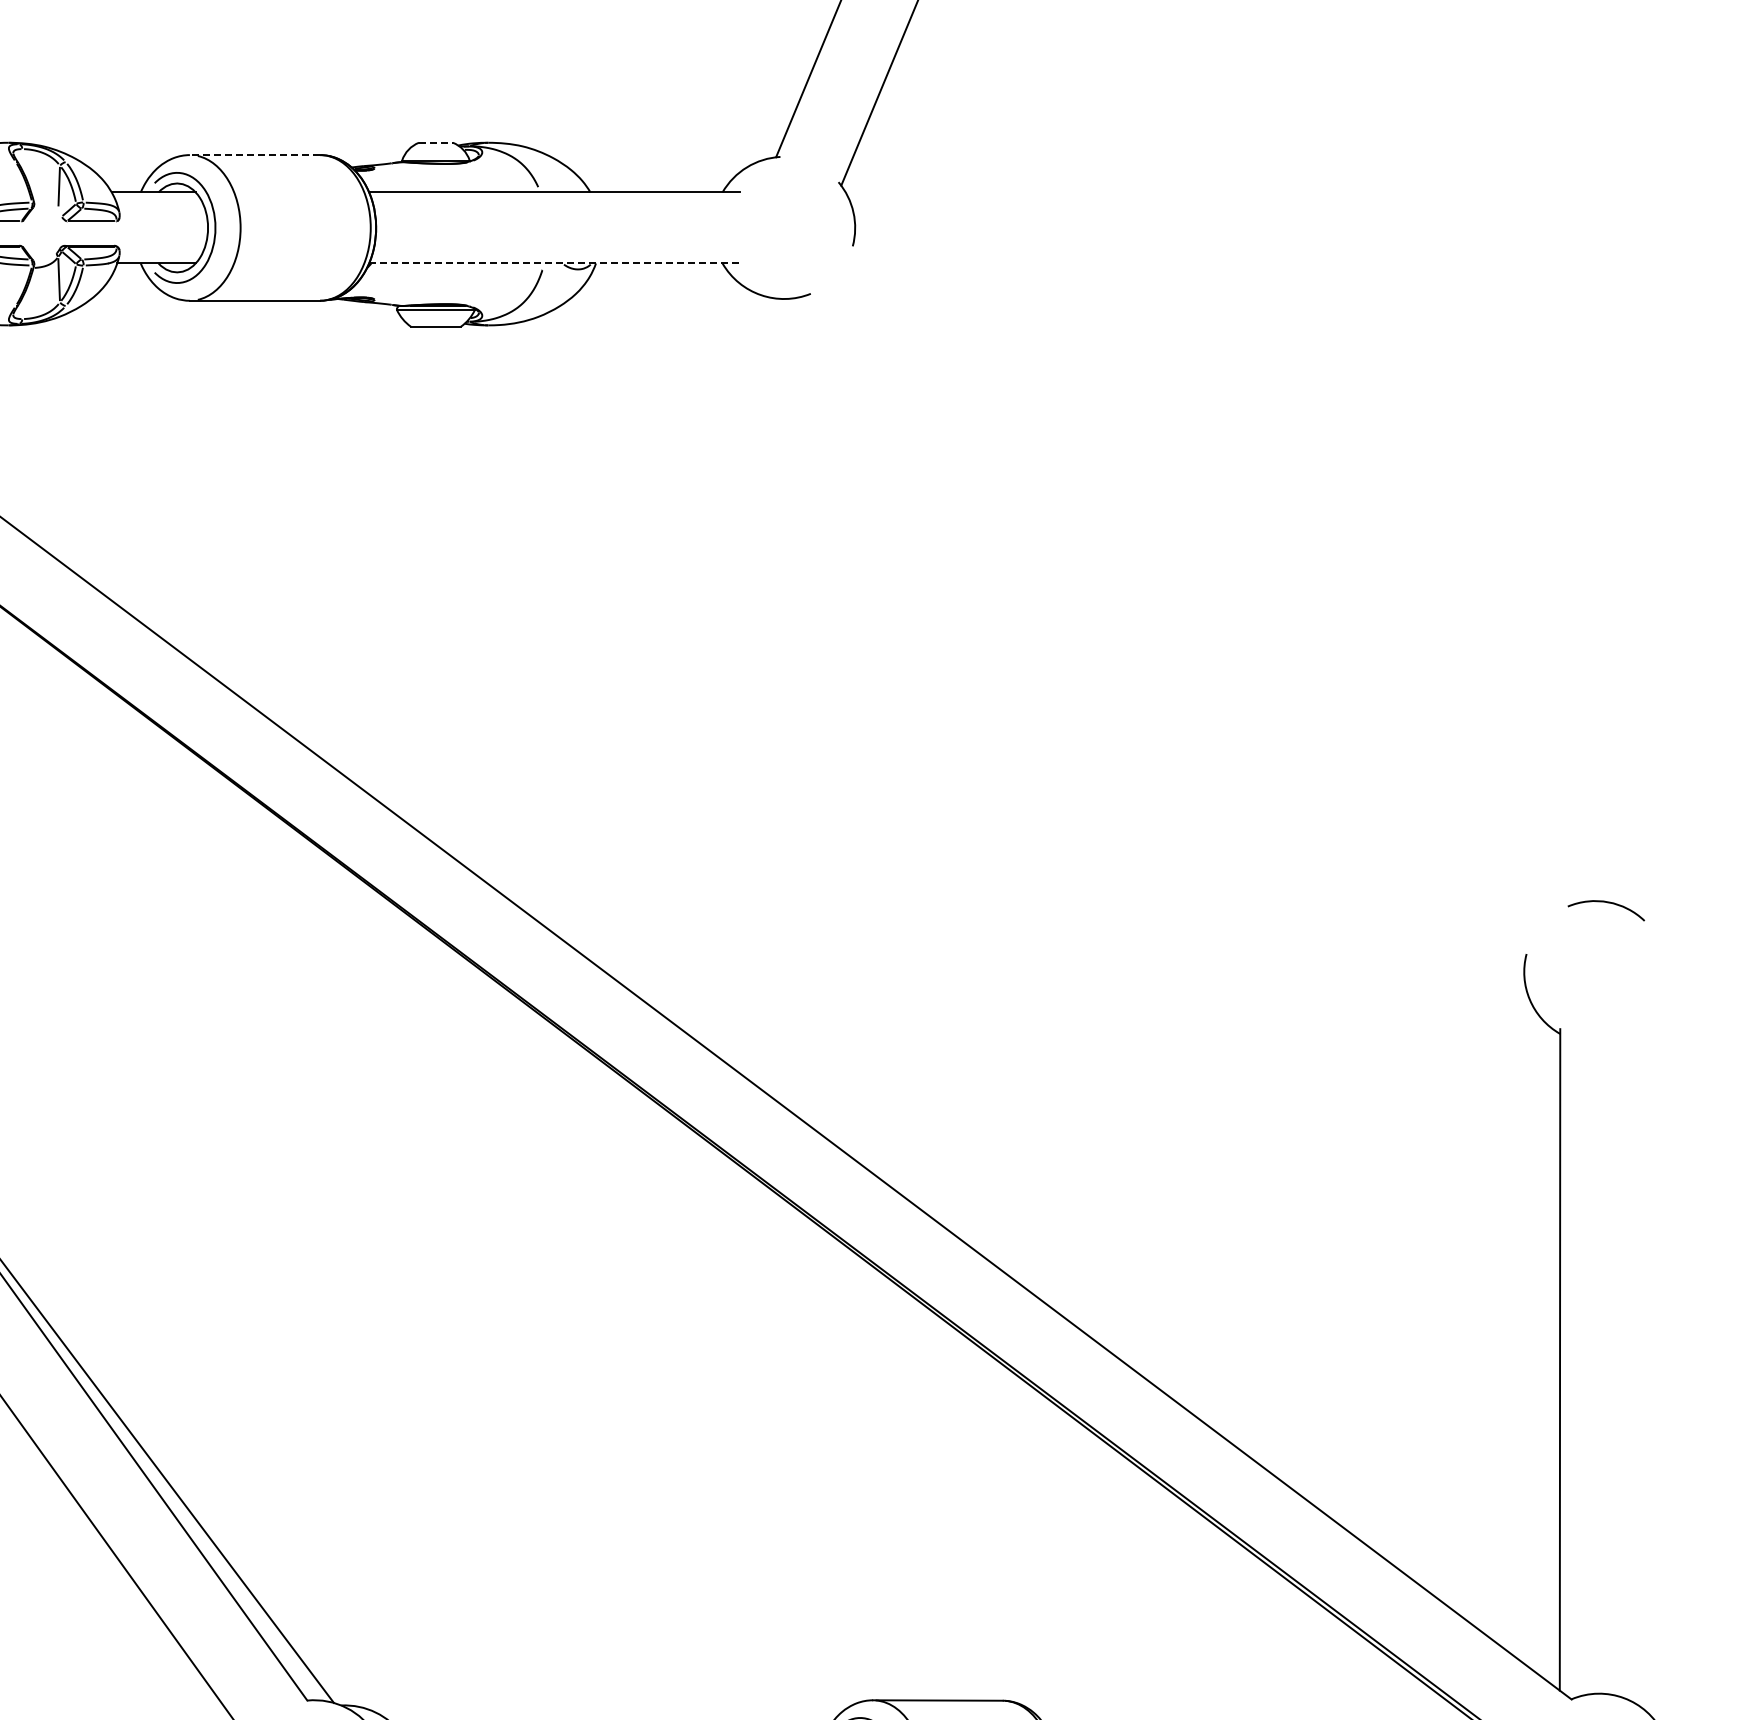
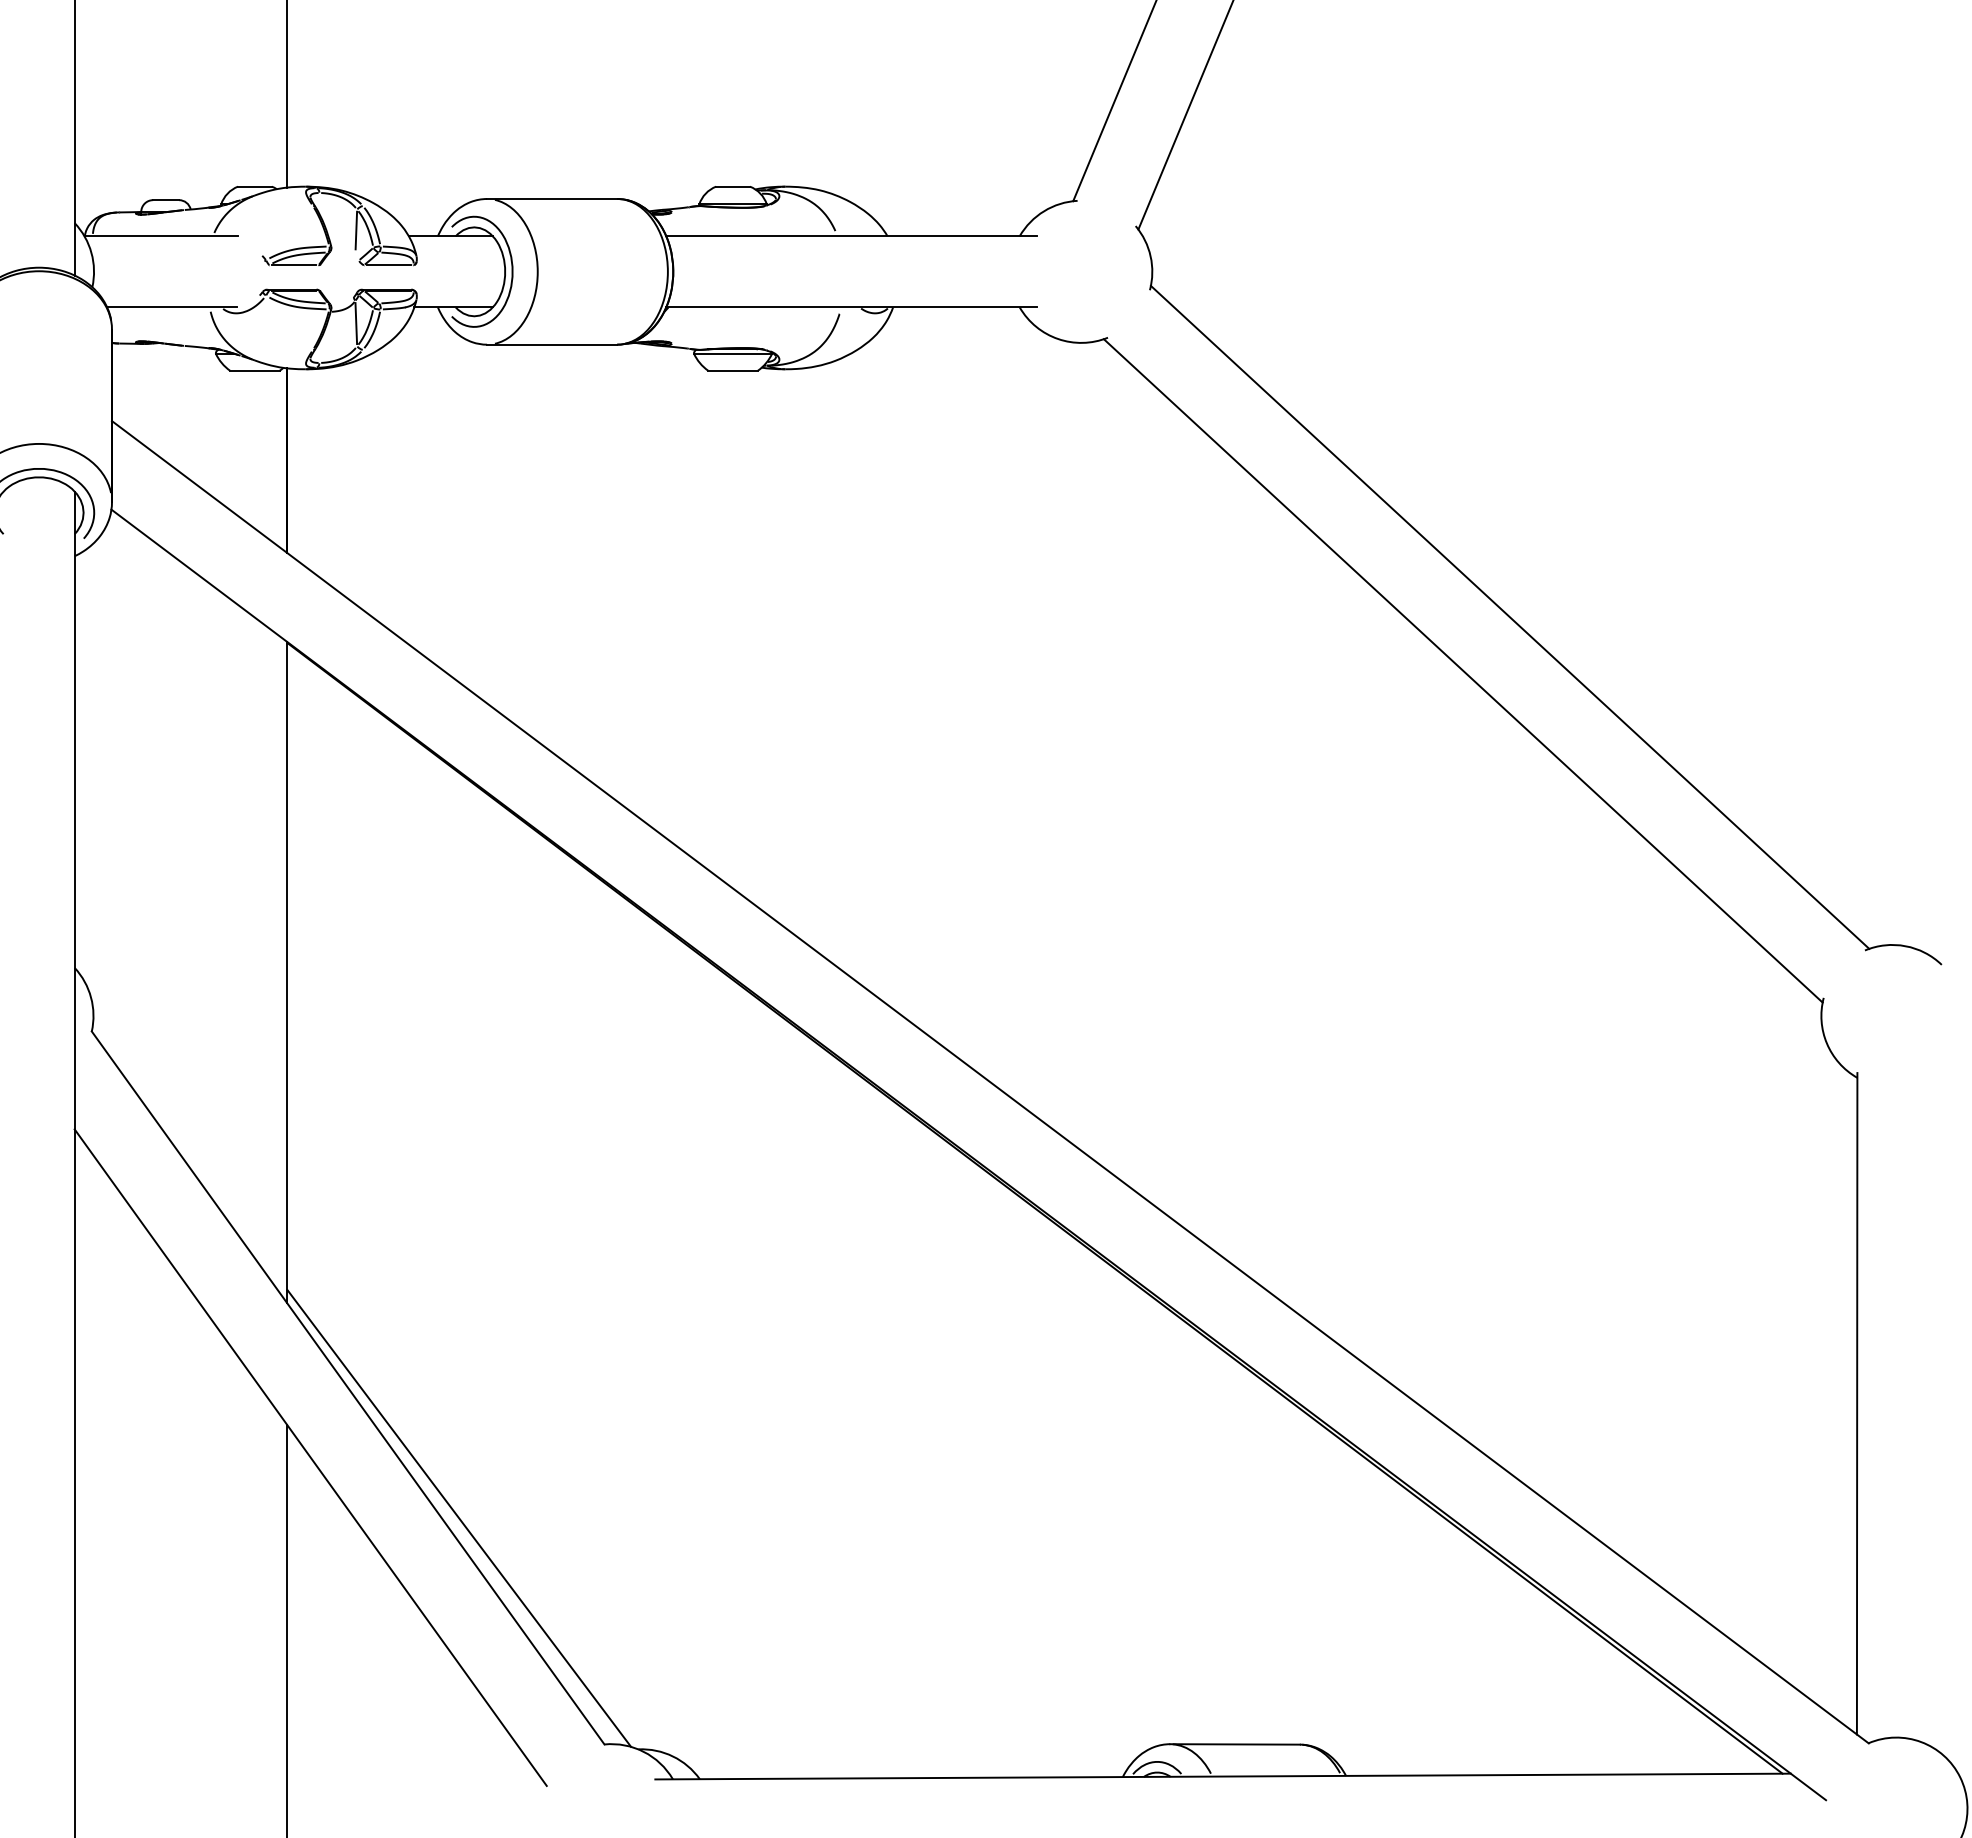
line: (436, 142) -> (733, 186), dashed -> solid
line: (254, 155) -> (551, 199), dashed -> solid
line: (555, 263) -> (852, 307), dashed -> solid
line: (1212, 572) -> (1509, 616), added
line: (1165, 626) -> (1462, 670), added

